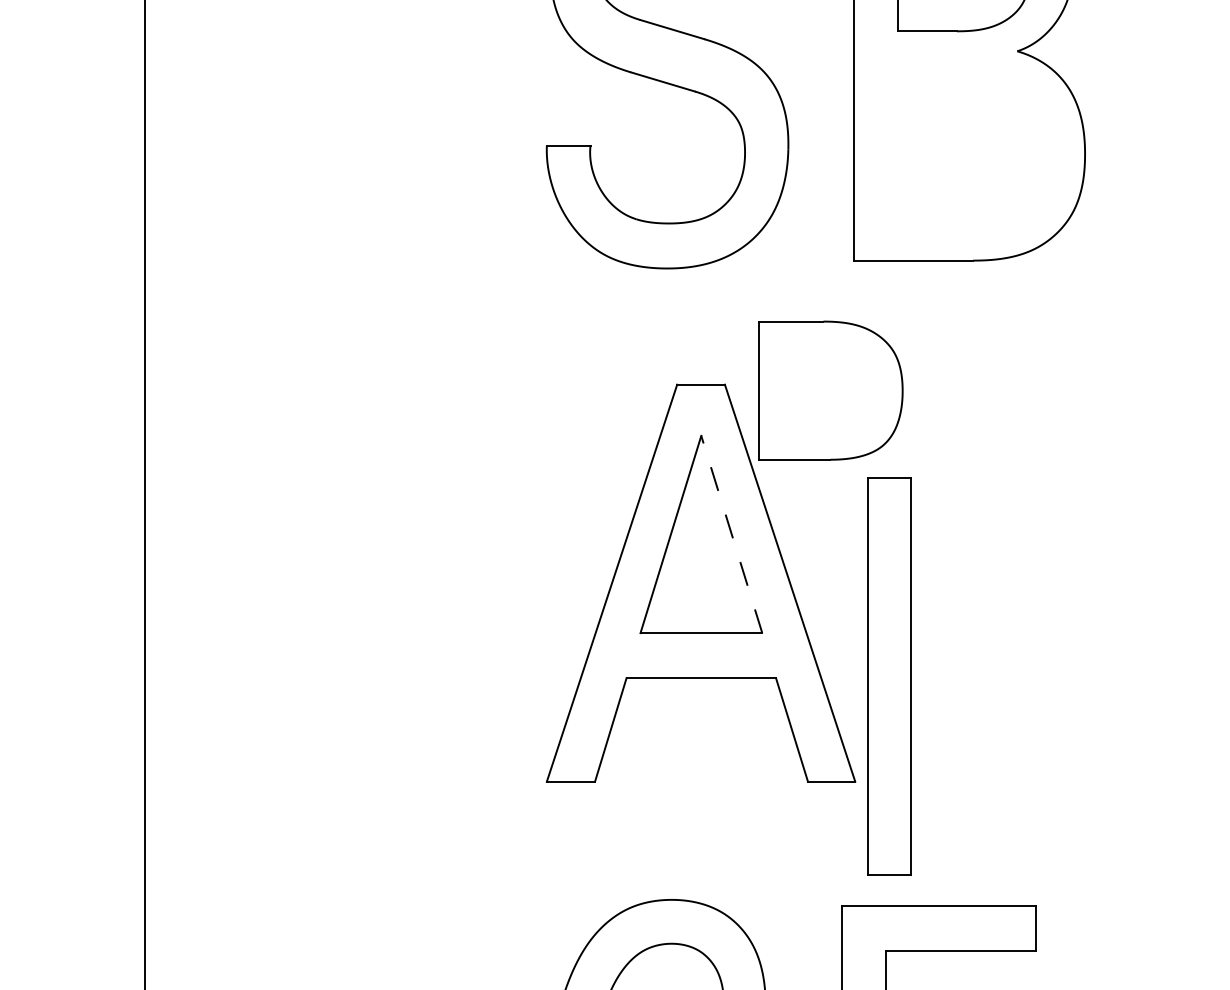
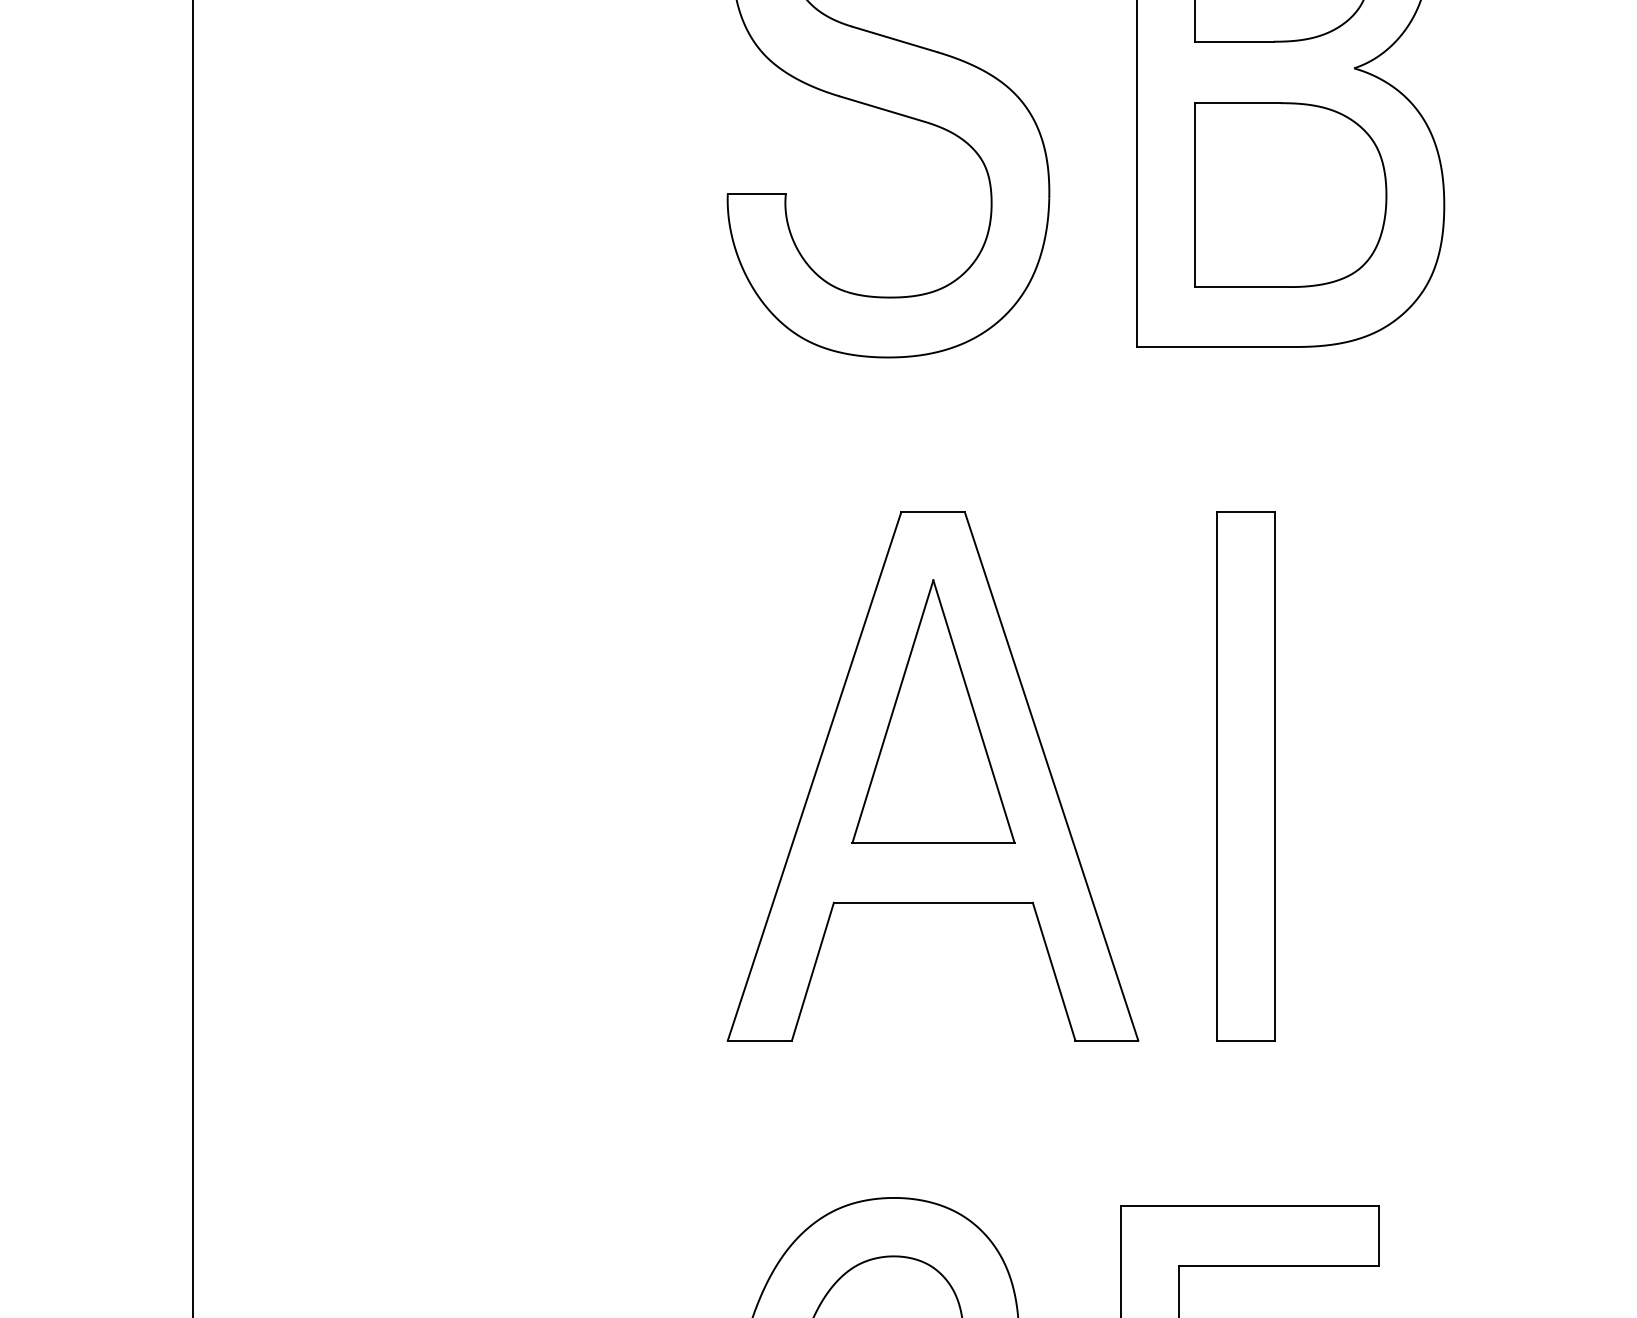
part: (830, 390) -> (1290, 194), moved
line: (731, 534) -> (973, 711), dashed -> solid
part: (889, 676) -> (1245, 776), moved

